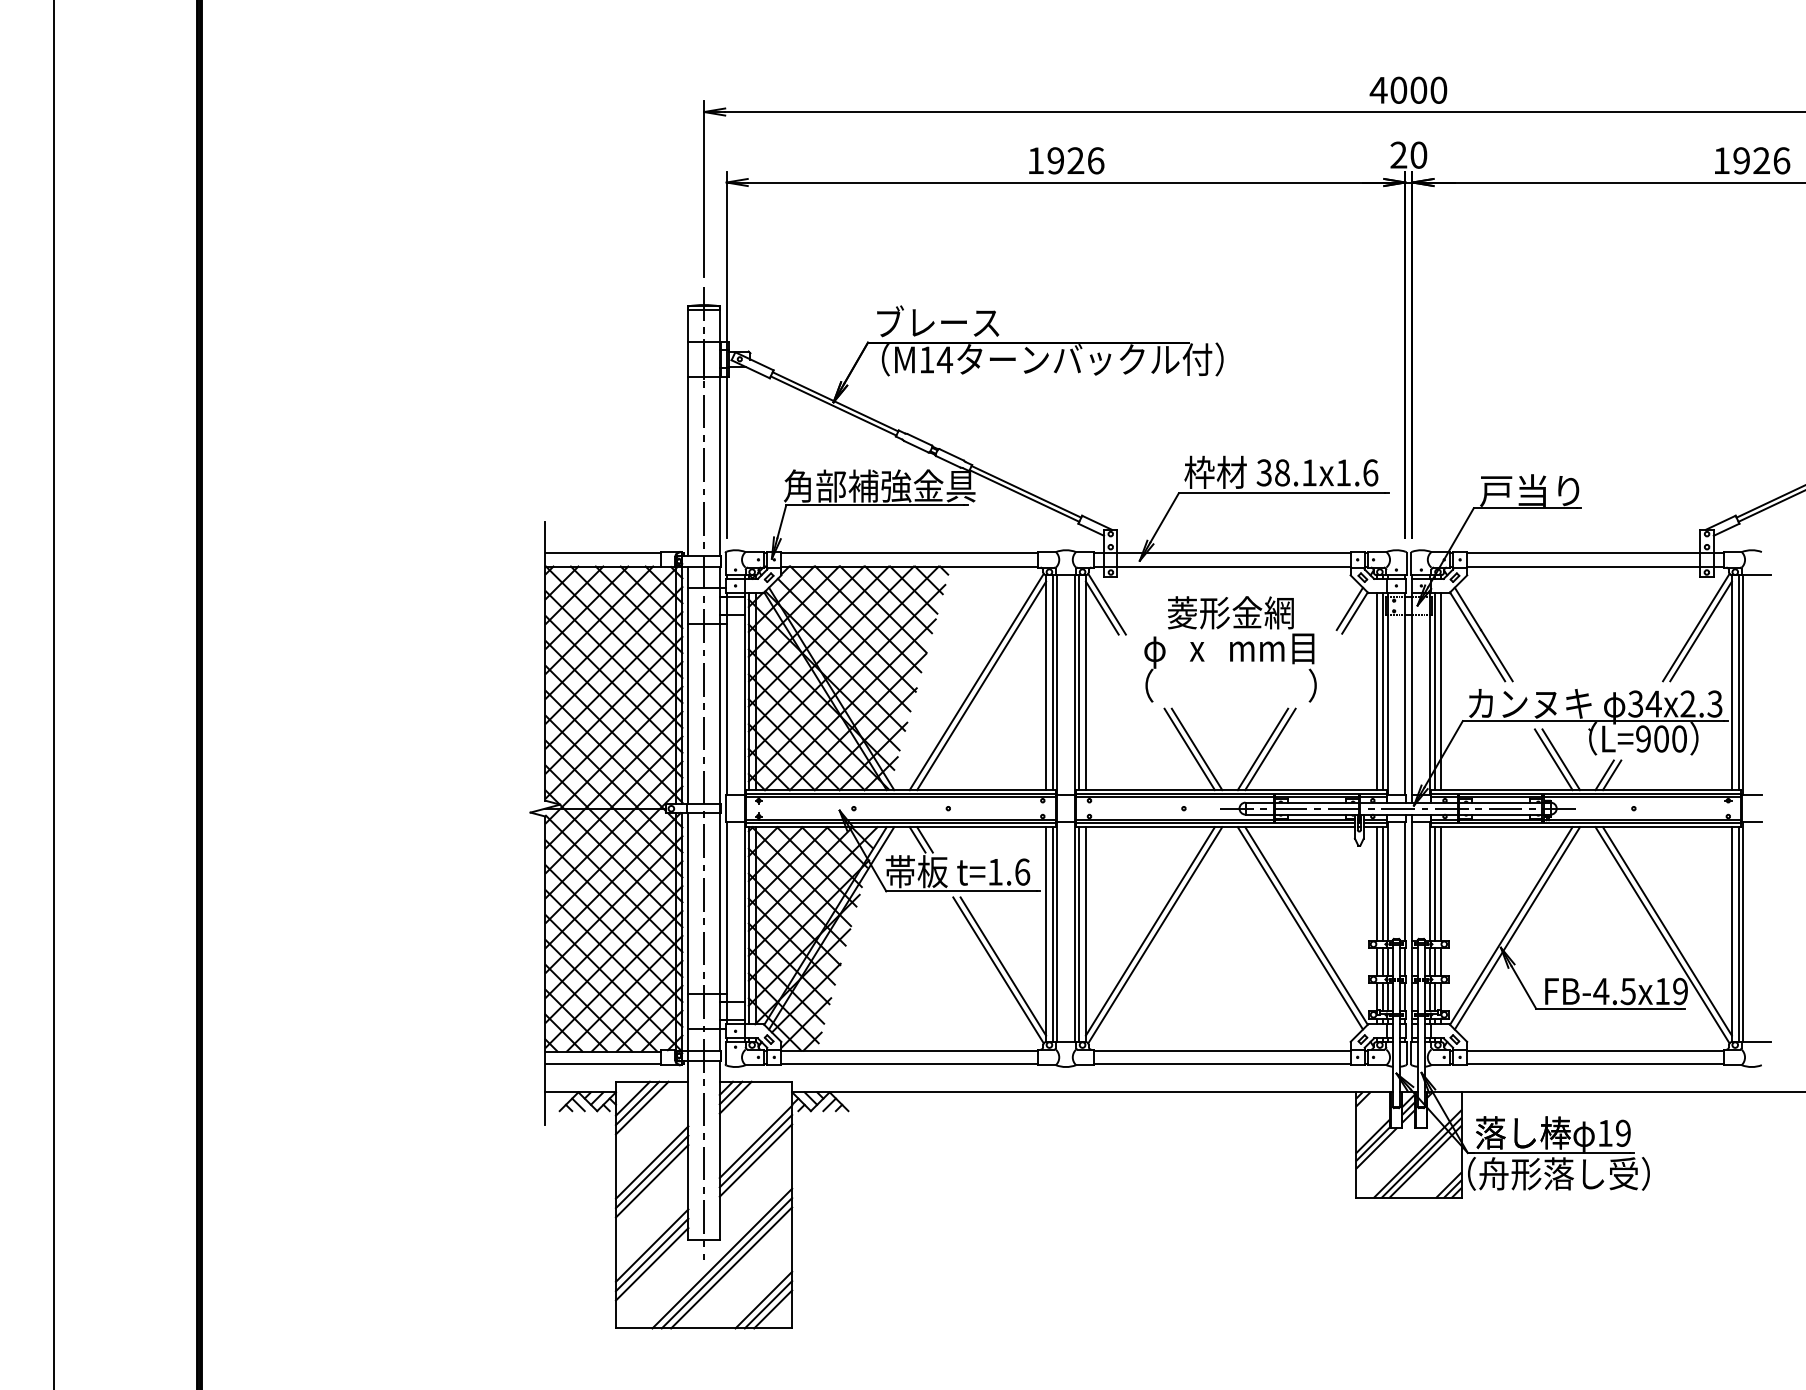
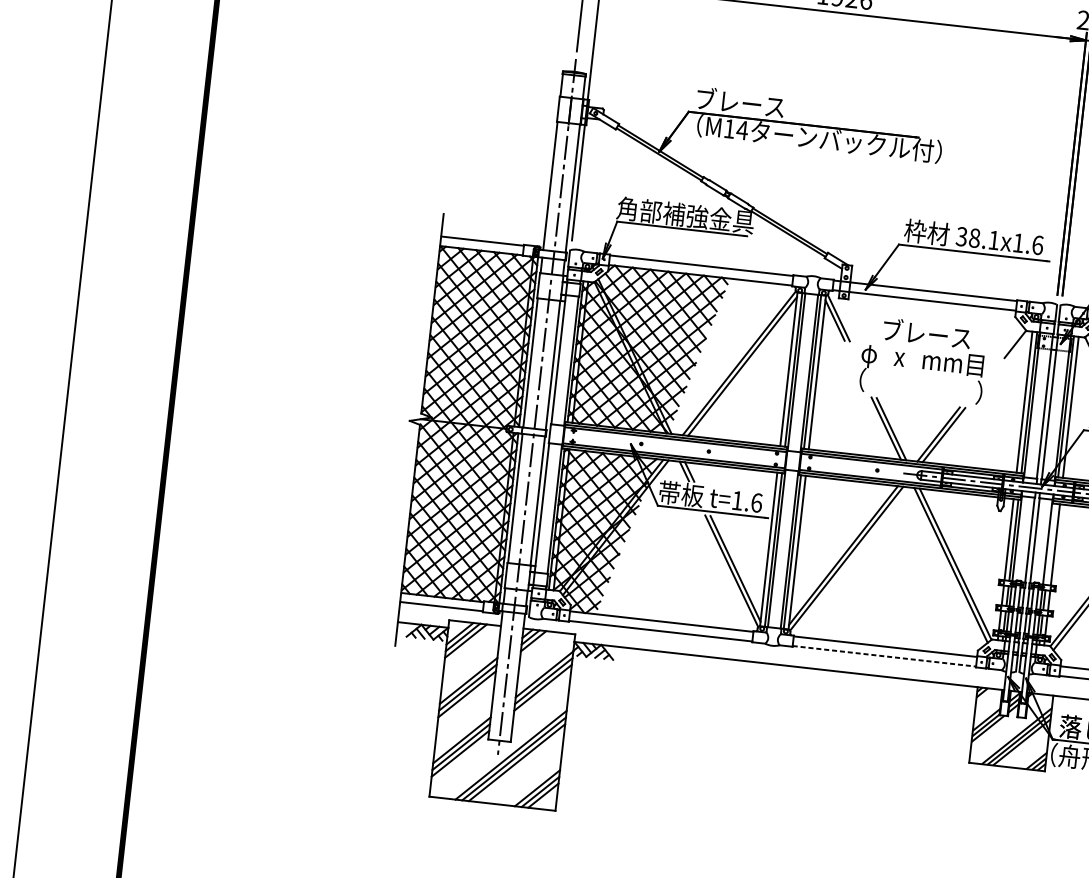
line: (1349, 608) -> (1011, 340), removed
text: (1230, 612) -> (926, 333), 菱形金網 -> ブレース
line: (1434, 883) -> (1050, 544), removed
line: (1222, 1064) -> (884, 656), solid -> dashed

